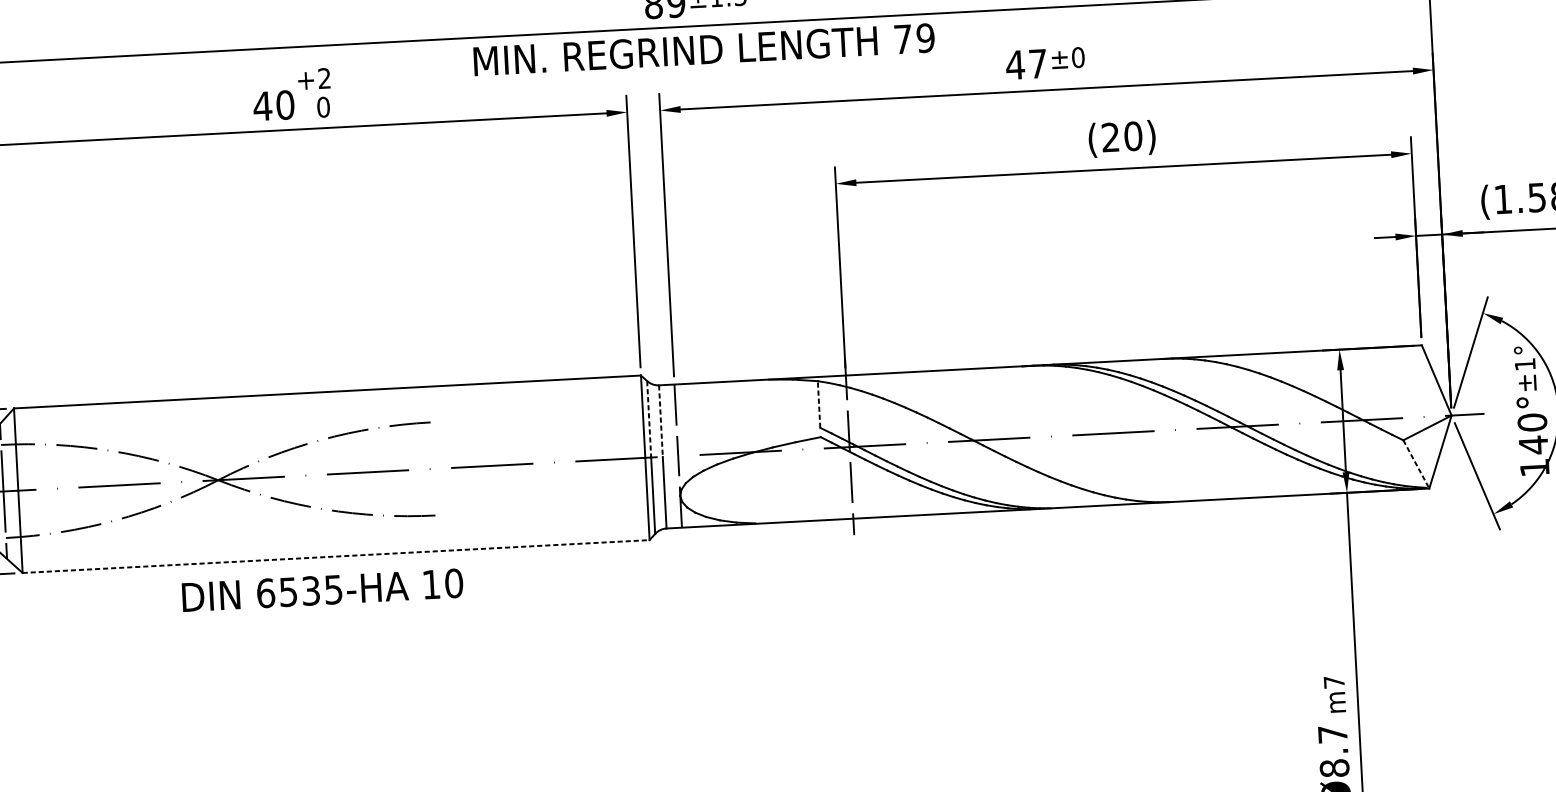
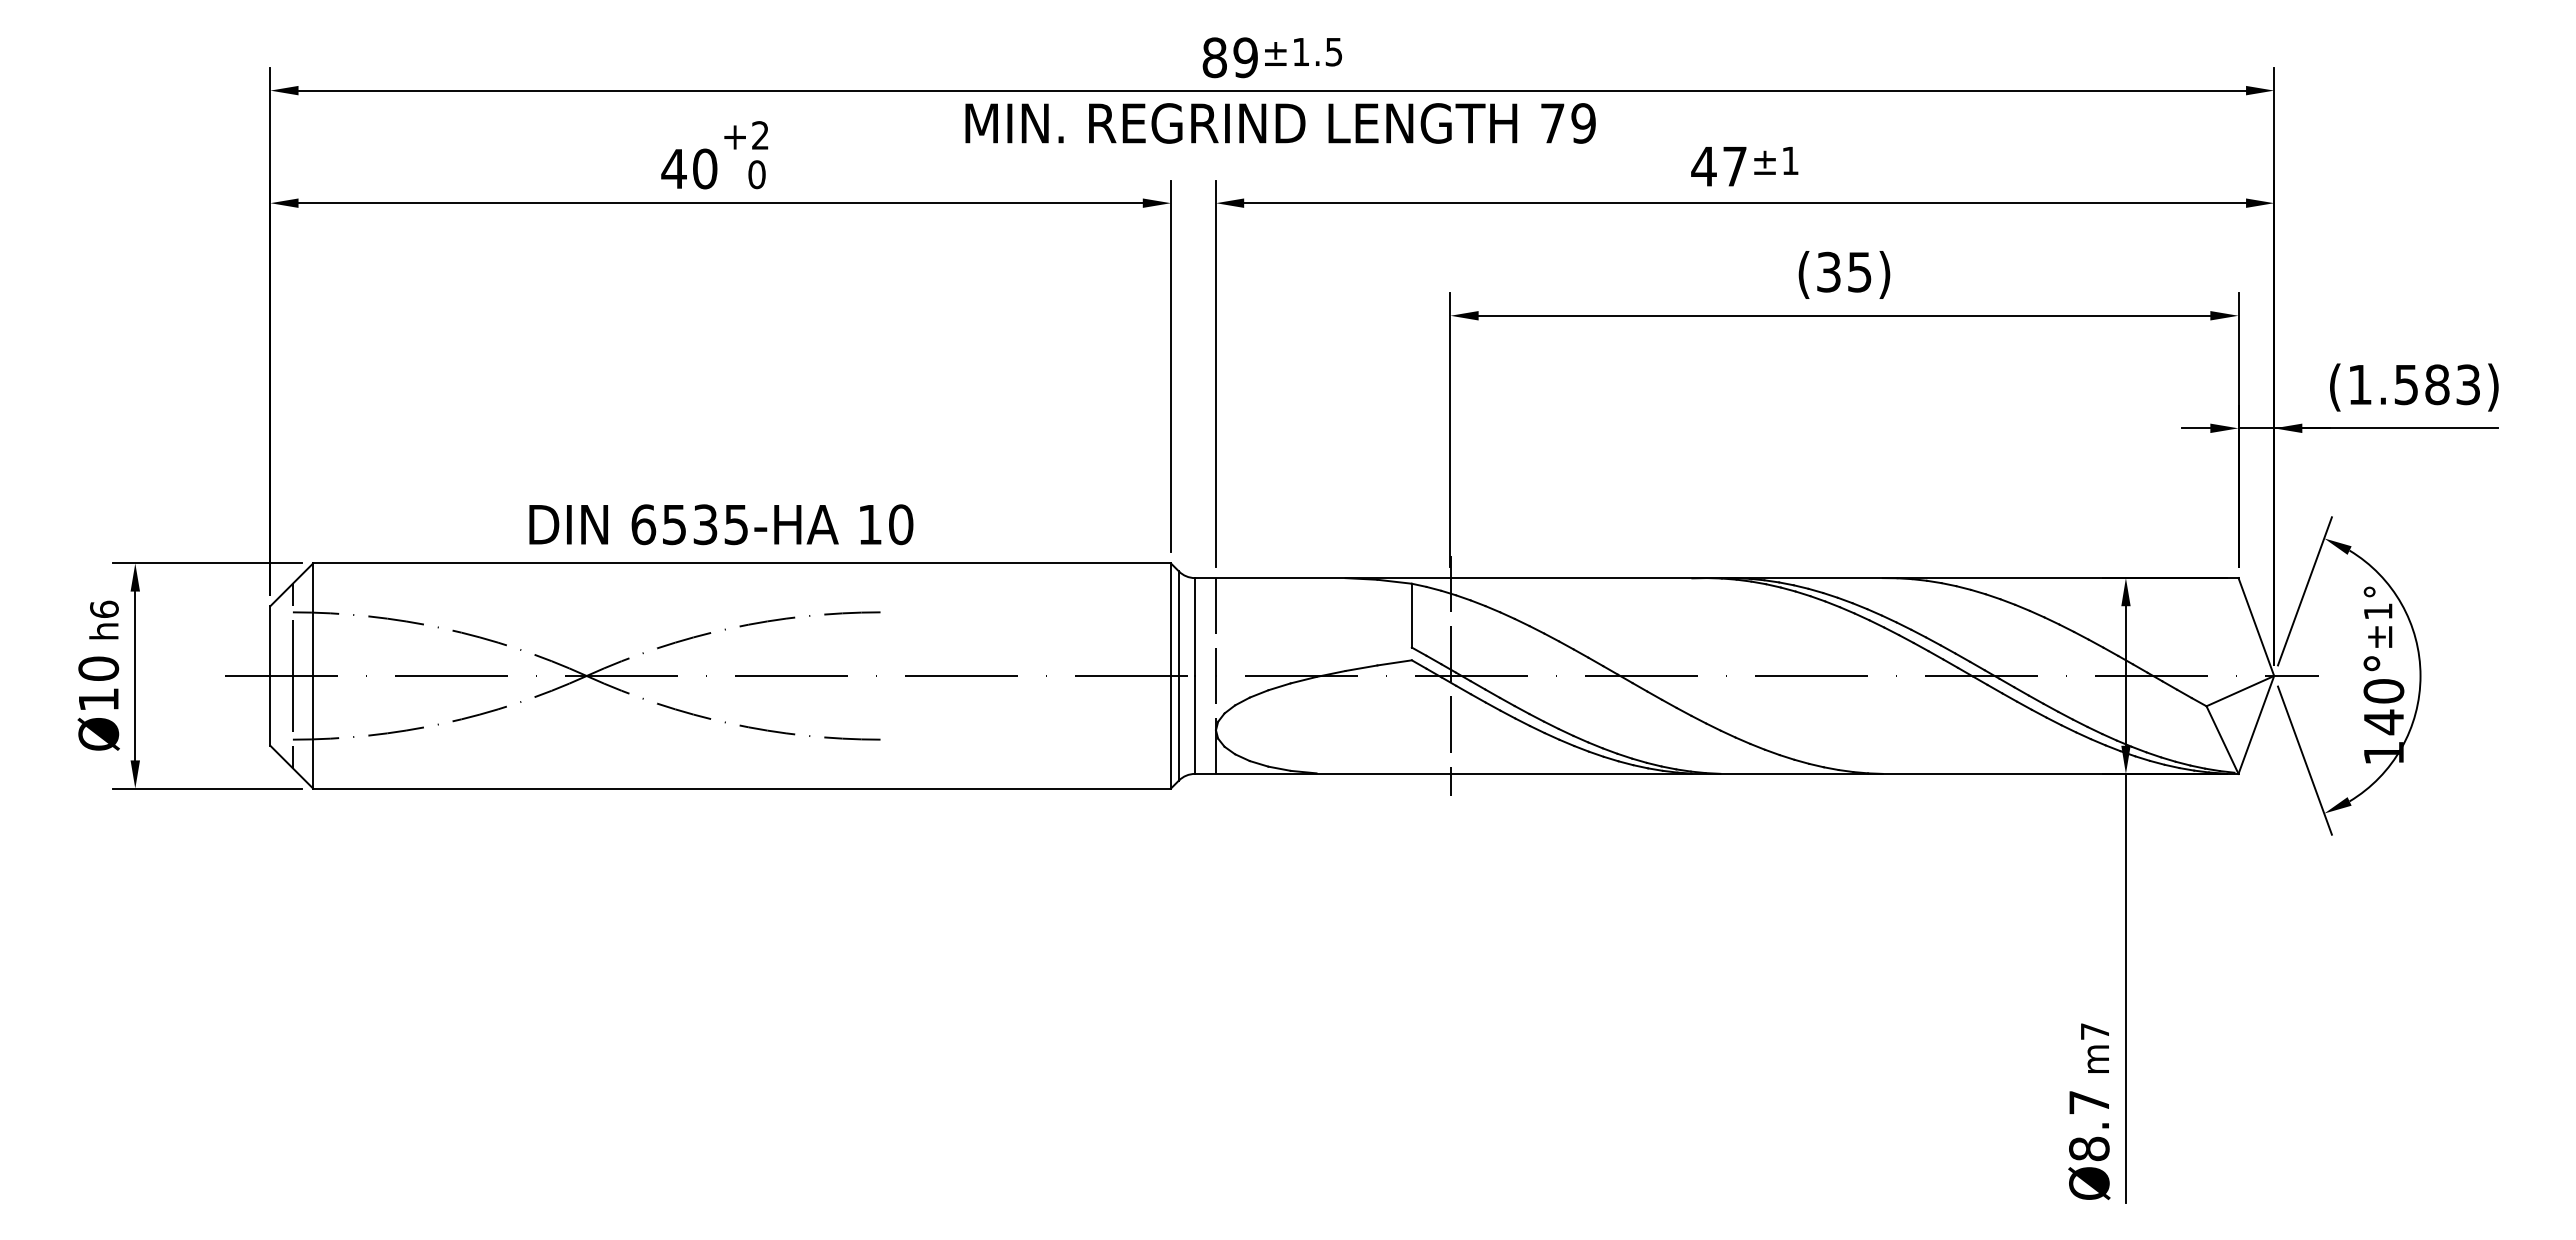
text: (1078, 57) -> (1790, 160), ±0 -> ±1
text: (1122, 136) -> (1844, 271), (20) -> (35)
line: (818, 404) -> (1411, 615), dashed -> solid
line: (649, 419) -> (1179, 624), dashed -> solid
line: (660, 421) -> (1194, 627), dashed -> solid
line: (1416, 464) -> (2222, 740), dashed -> solid
line: (336, 556) -> (742, 788), dashed -> solid
text: (322, 590) -> (721, 524), moved

